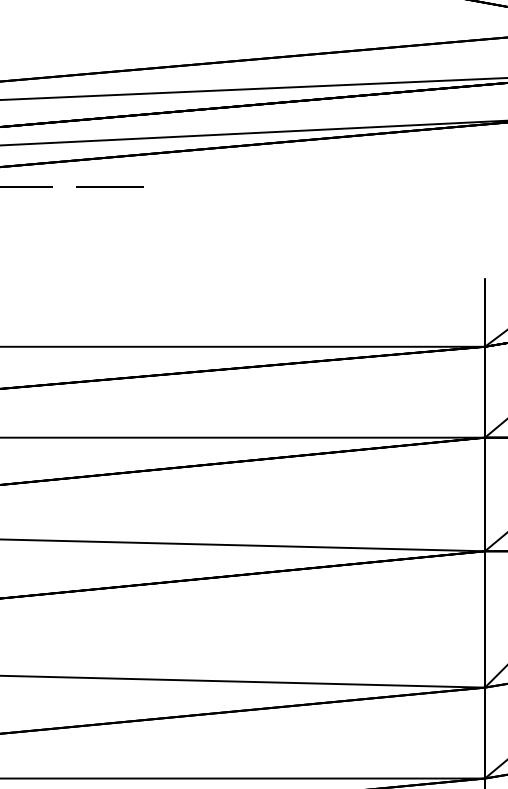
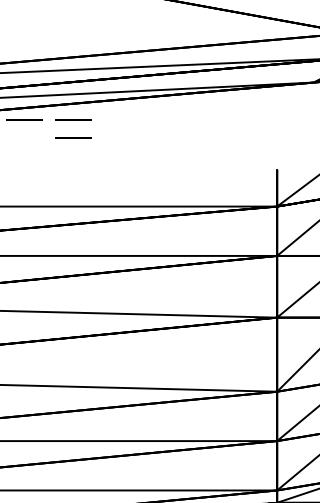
line: (110, 219) -> (73, 137), added

